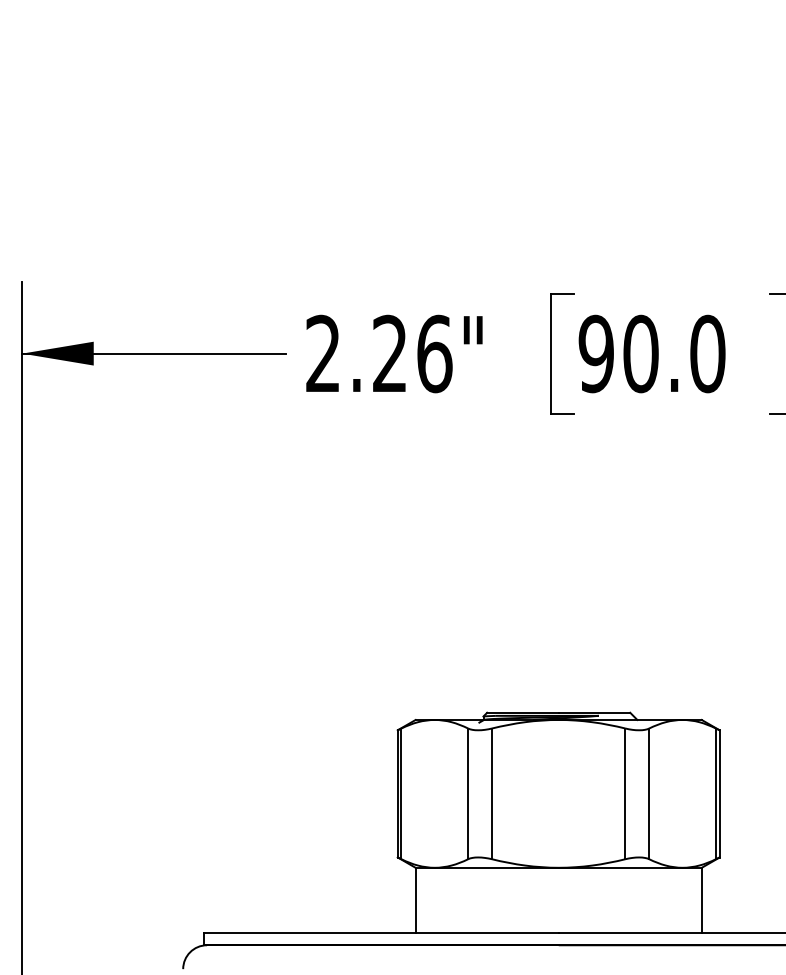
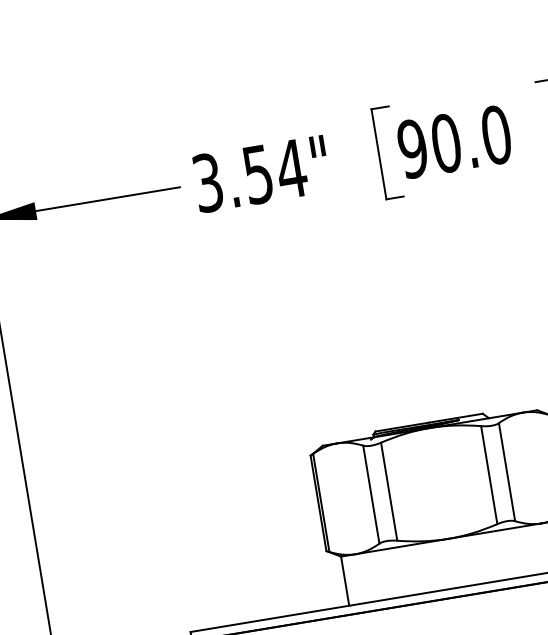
text: (379, 353) -> (250, 175), 2.26" -> 3.54"

